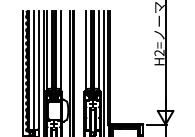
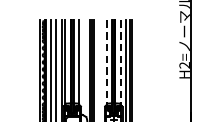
line: (86, 50) -> (107, 62), solid -> dashed
line: (99, 50) -> (120, 62), solid -> dashed

